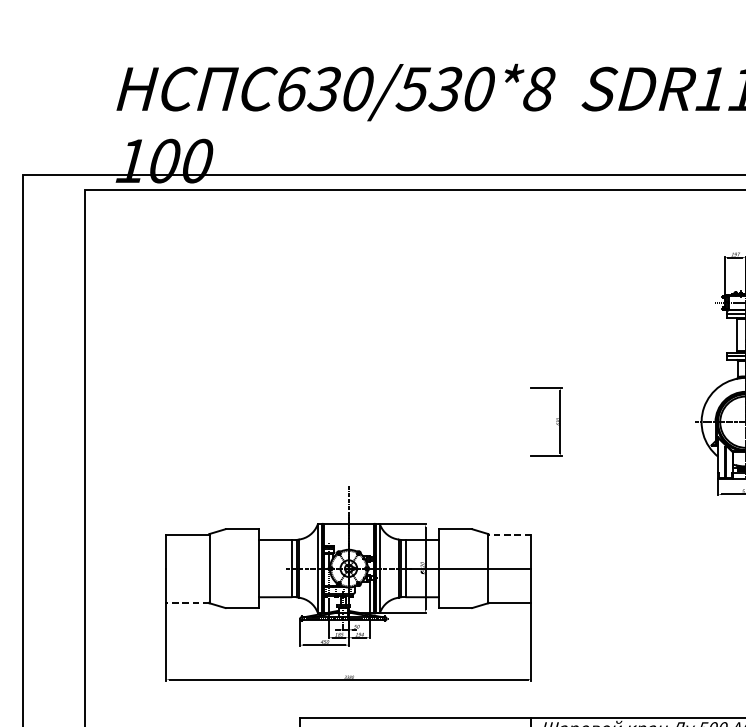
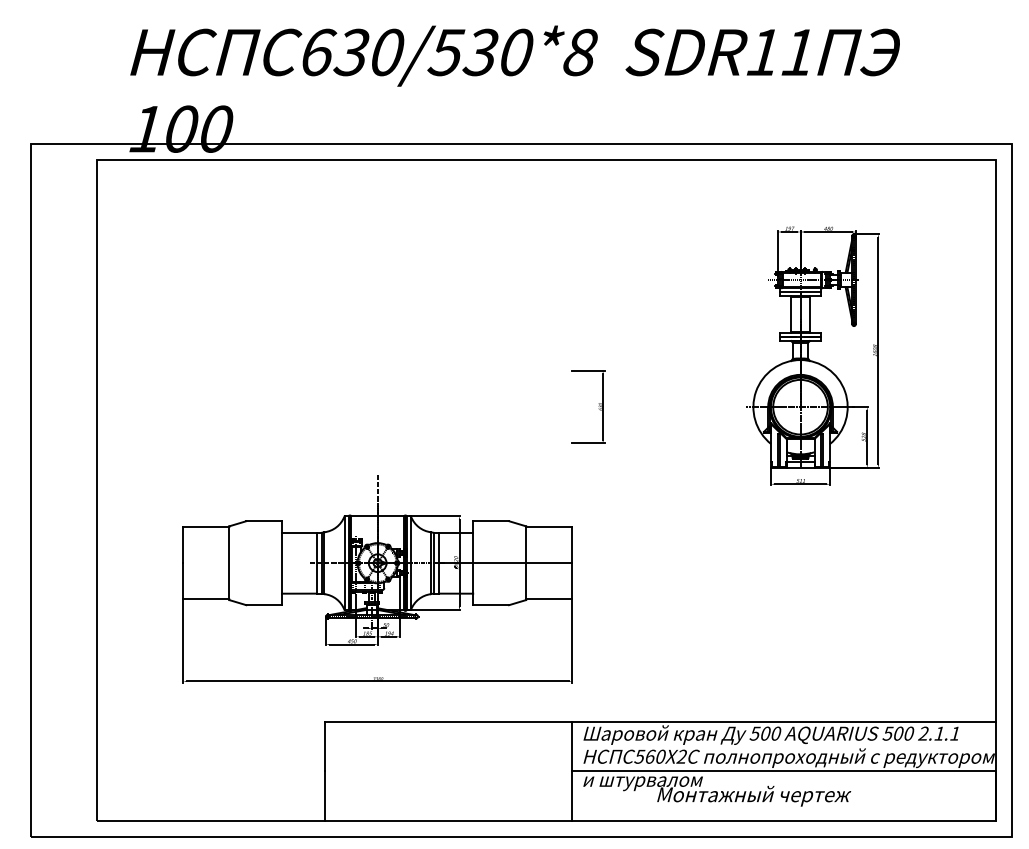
line: (509, 534) -> (548, 526), dashed -> solid
line: (187, 602) -> (205, 599), dashed -> solid

